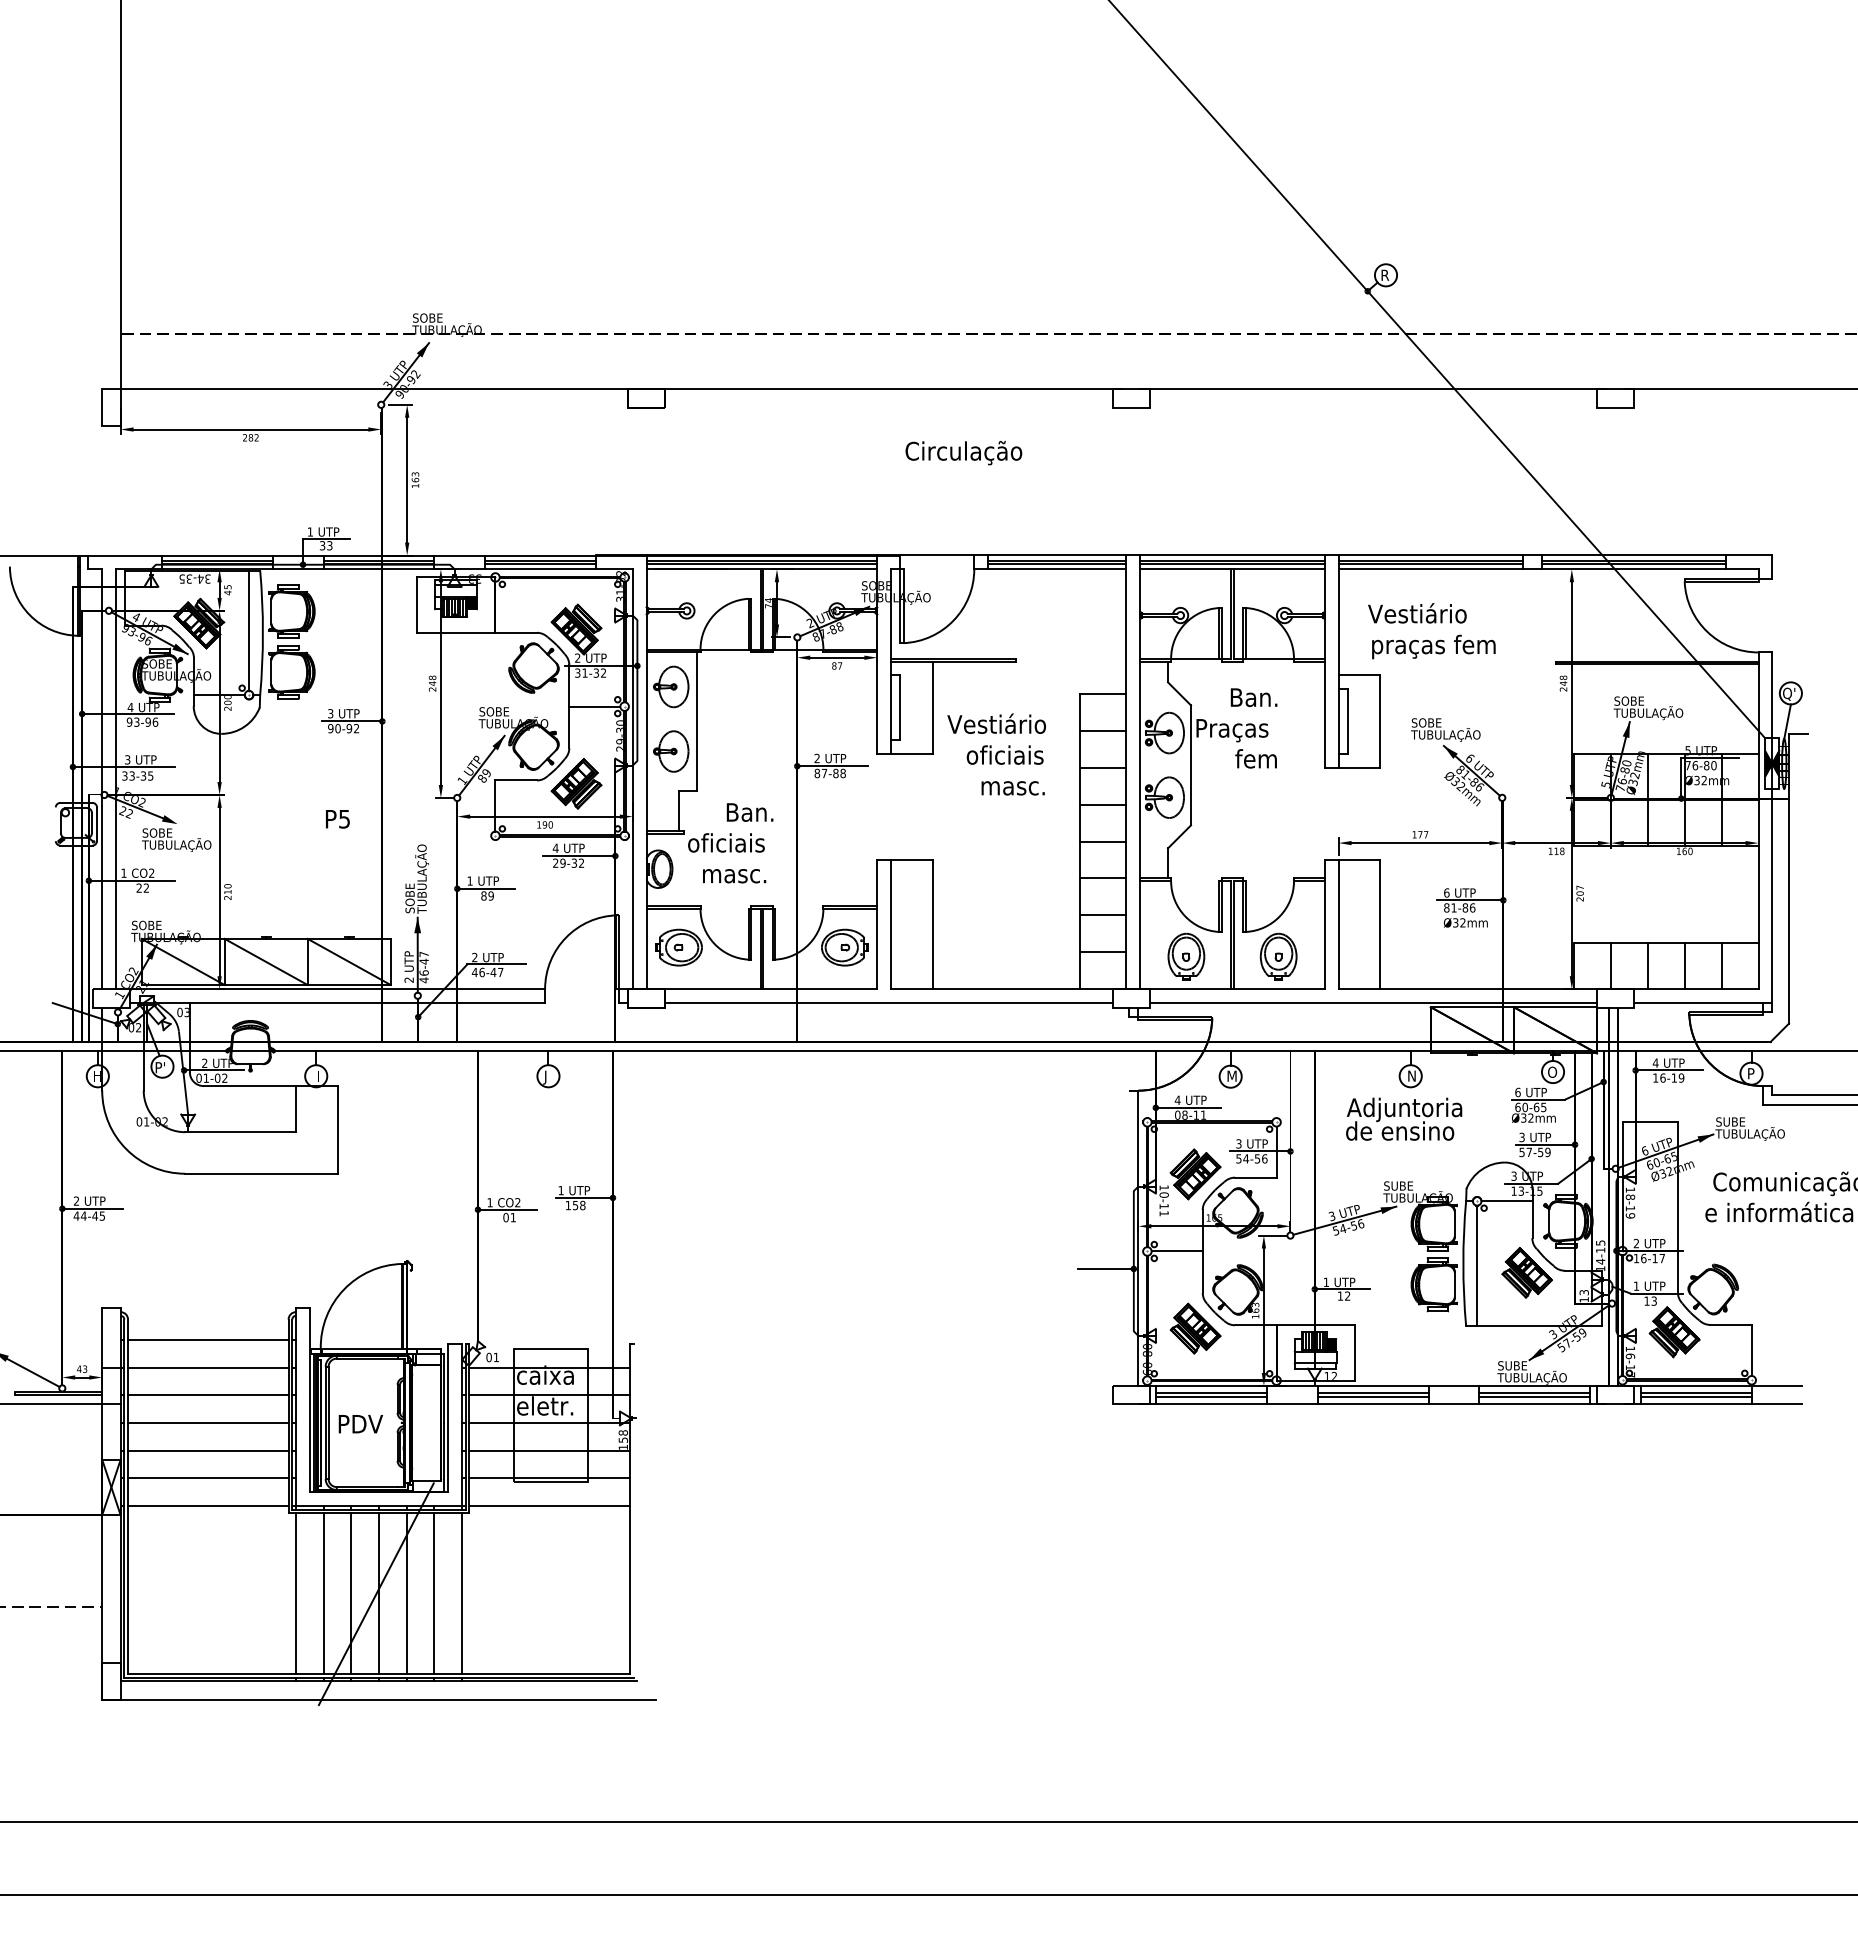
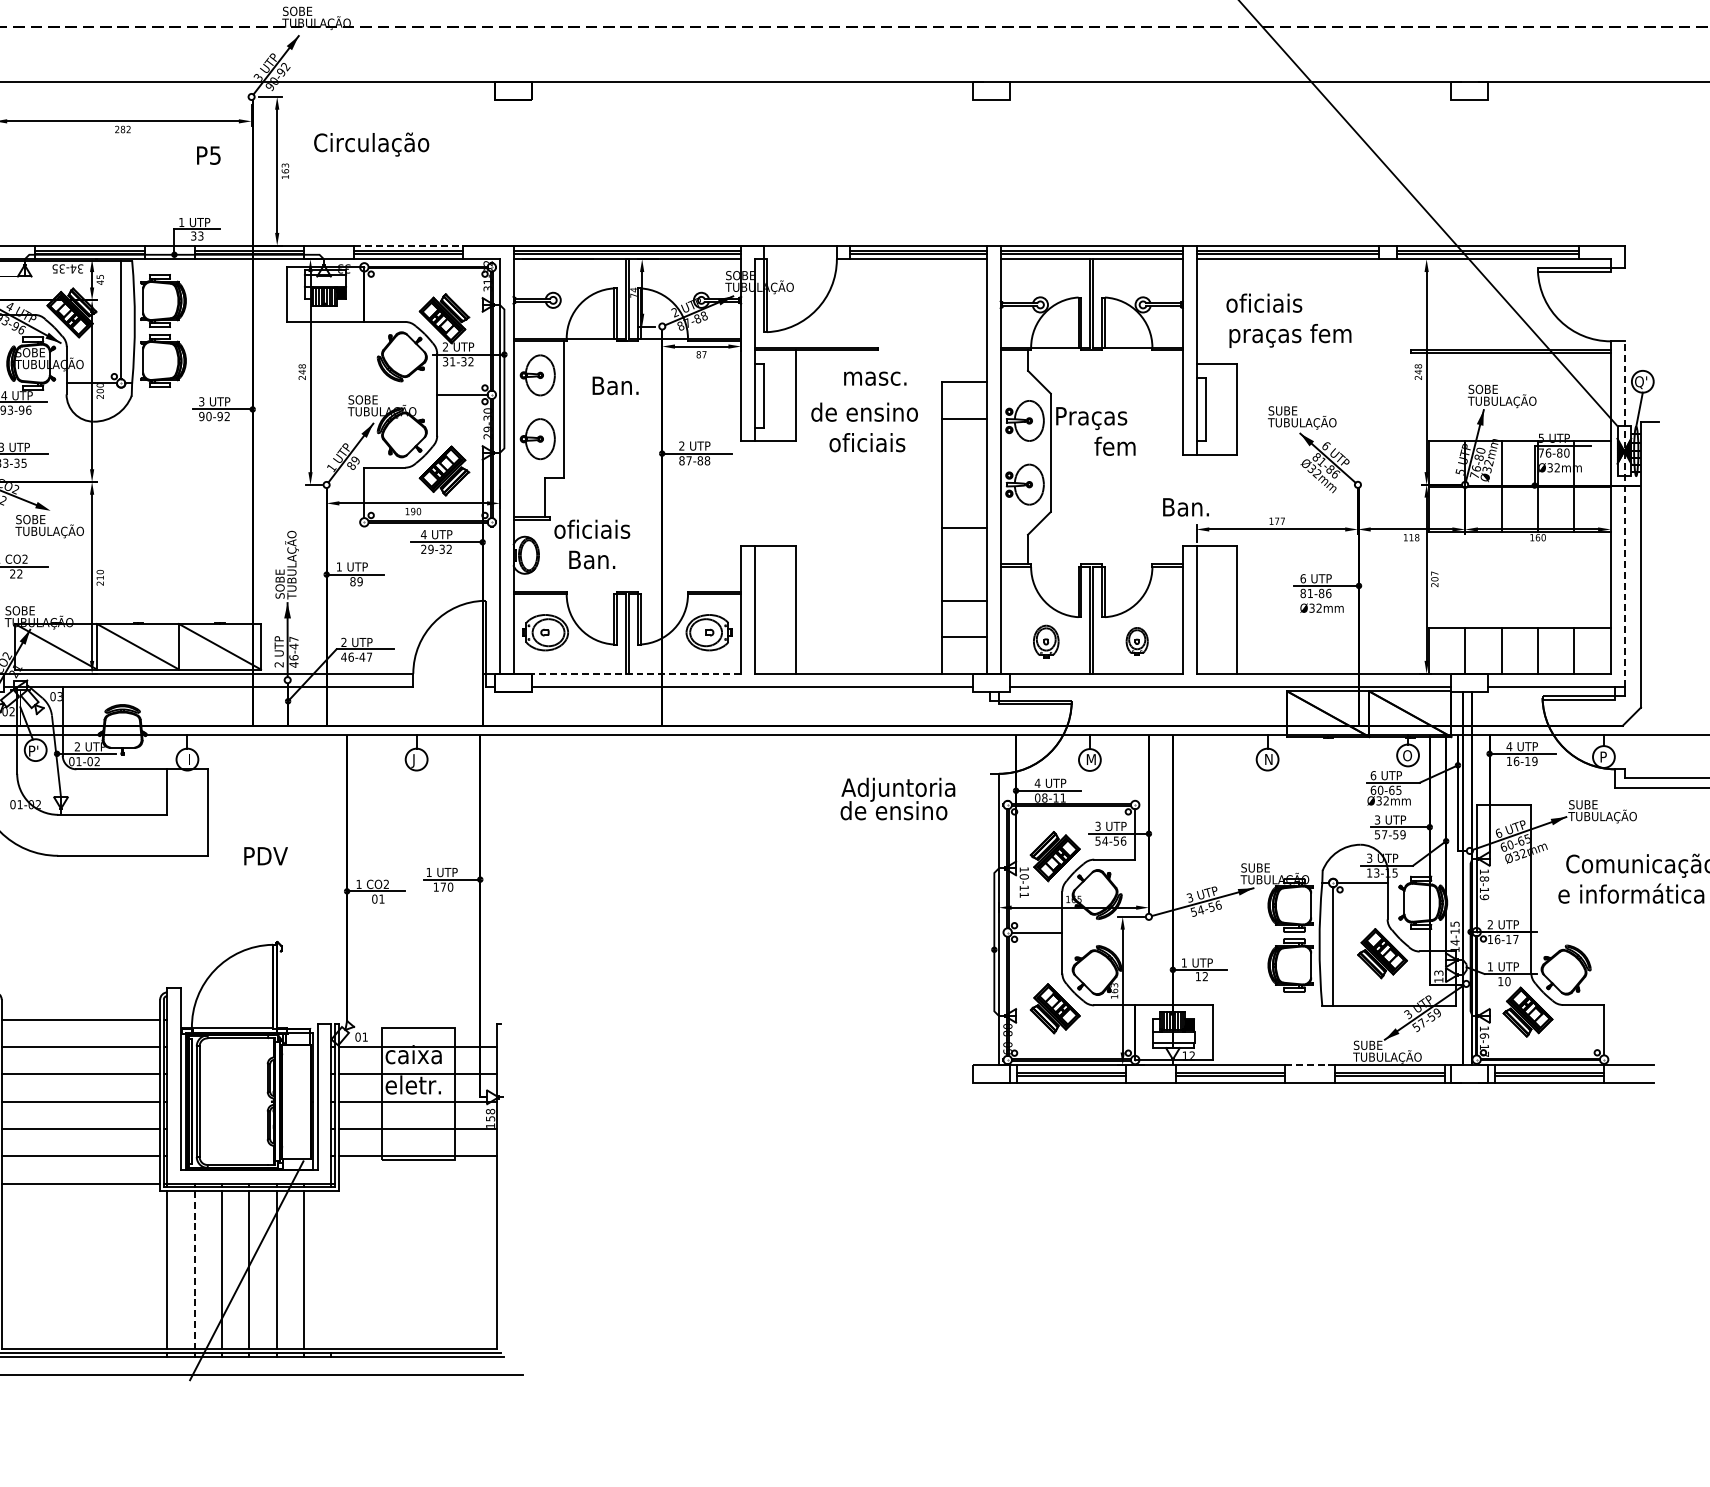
text: (963, 452) -> (371, 144), moved
line: (541, 555) -> (409, 245), solid -> dashed
text: (1417, 613) -> (1274, 302), Vestiário -> oficiais
text: (1253, 697) -> (1185, 507), moved
text: (1430, 722) -> (1287, 410), SOBE -> SUBE
text: (1001, 723) -> (863, 411), Vestiário -> de ensino
line: (1103, 767) -> (964, 454), removed
text: (1012, 788) -> (874, 378), moved
line: (1103, 804) -> (964, 491), removed
text: (749, 812) -> (615, 385), moved
text: (337, 819) -> (208, 155), moved
line: (1772, 827) -> (1624, 514), solid -> dashed
text: (734, 873) -> (600, 559), masc. -> Ban.
line: (1103, 878) -> (964, 564), removed
part: (1186, 956) -> (1046, 641), size x0.7
part: (1278, 956) -> (1137, 641), size x0.6
line: (770, 989) -> (635, 673), solid -> dashed
text: (1404, 1118) -> (898, 798), moved
text: (578, 1205) -> (446, 887), 158 -> 170
line: (1105, 1268) -> (966, 949), removed
text: (1654, 1300) -> (1508, 980), 13 -> 10
line: (1453, 1385) -> (1309, 1064), solid -> dashed
text: (360, 1424) -> (265, 856), moved
line: (549, 1505) -> (417, 1183), removed
line: (462, 1593) -> (331, 1270), removed
line: (323, 1594) -> (194, 1271), solid -> dashed

